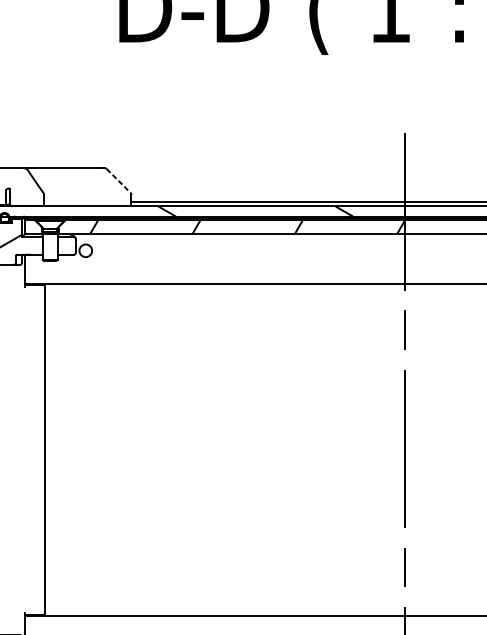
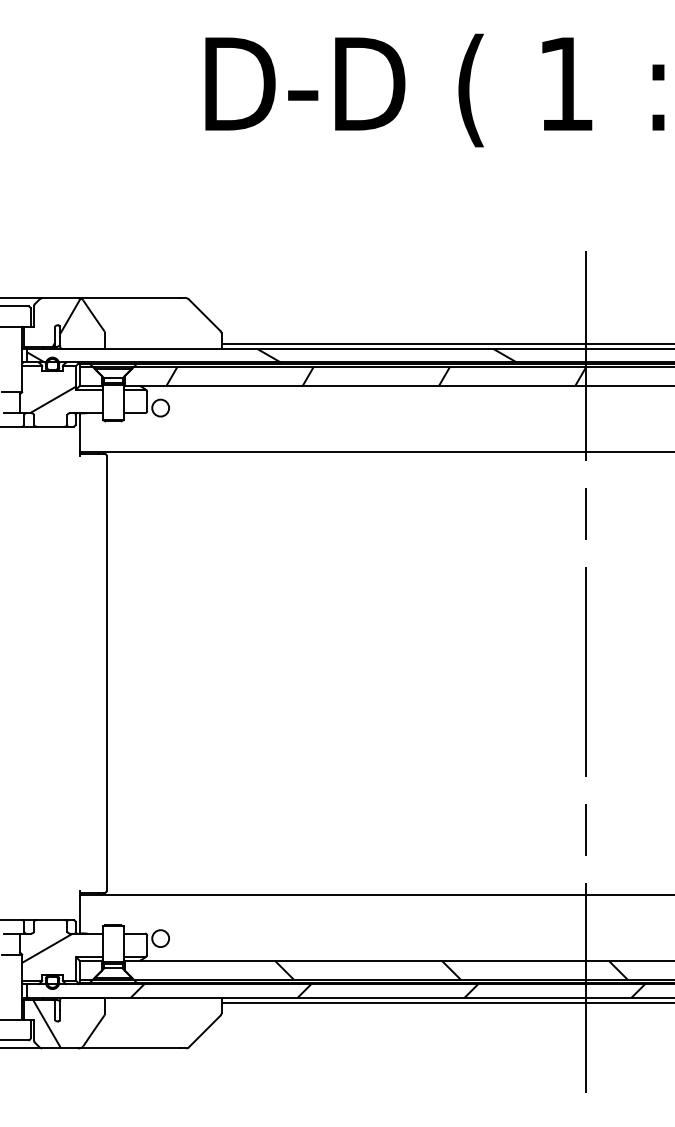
line: (118, 181) -> (204, 315), dashed -> solid
hatch: (15, 186) -> (66, 322), added

